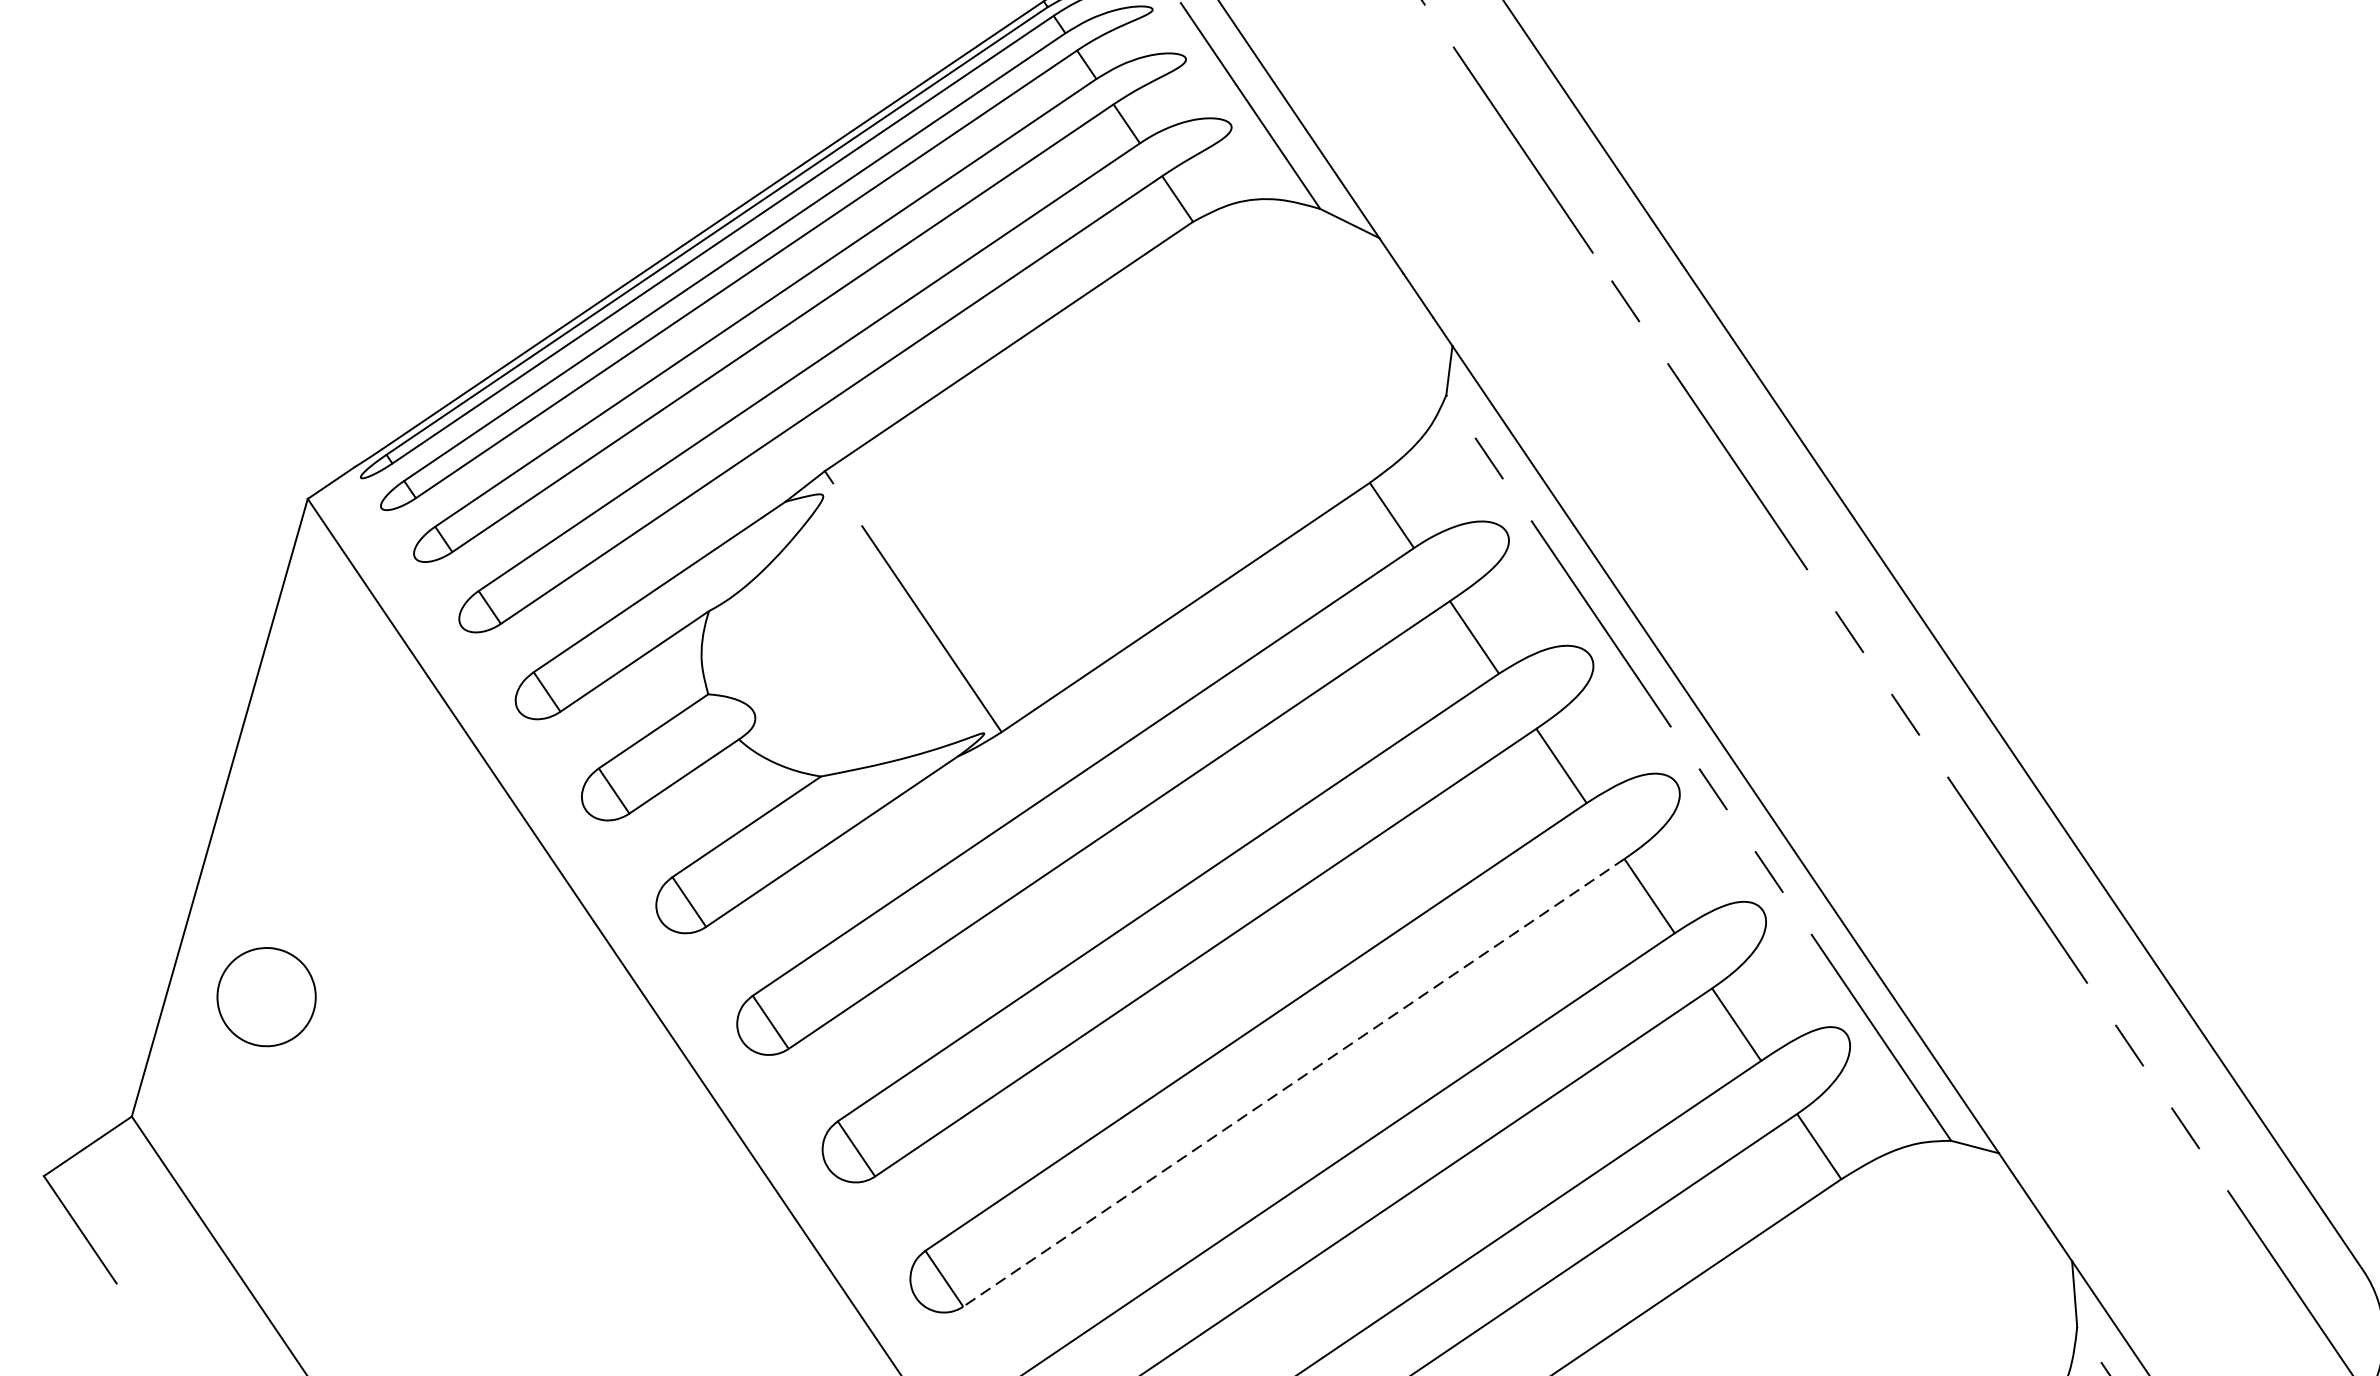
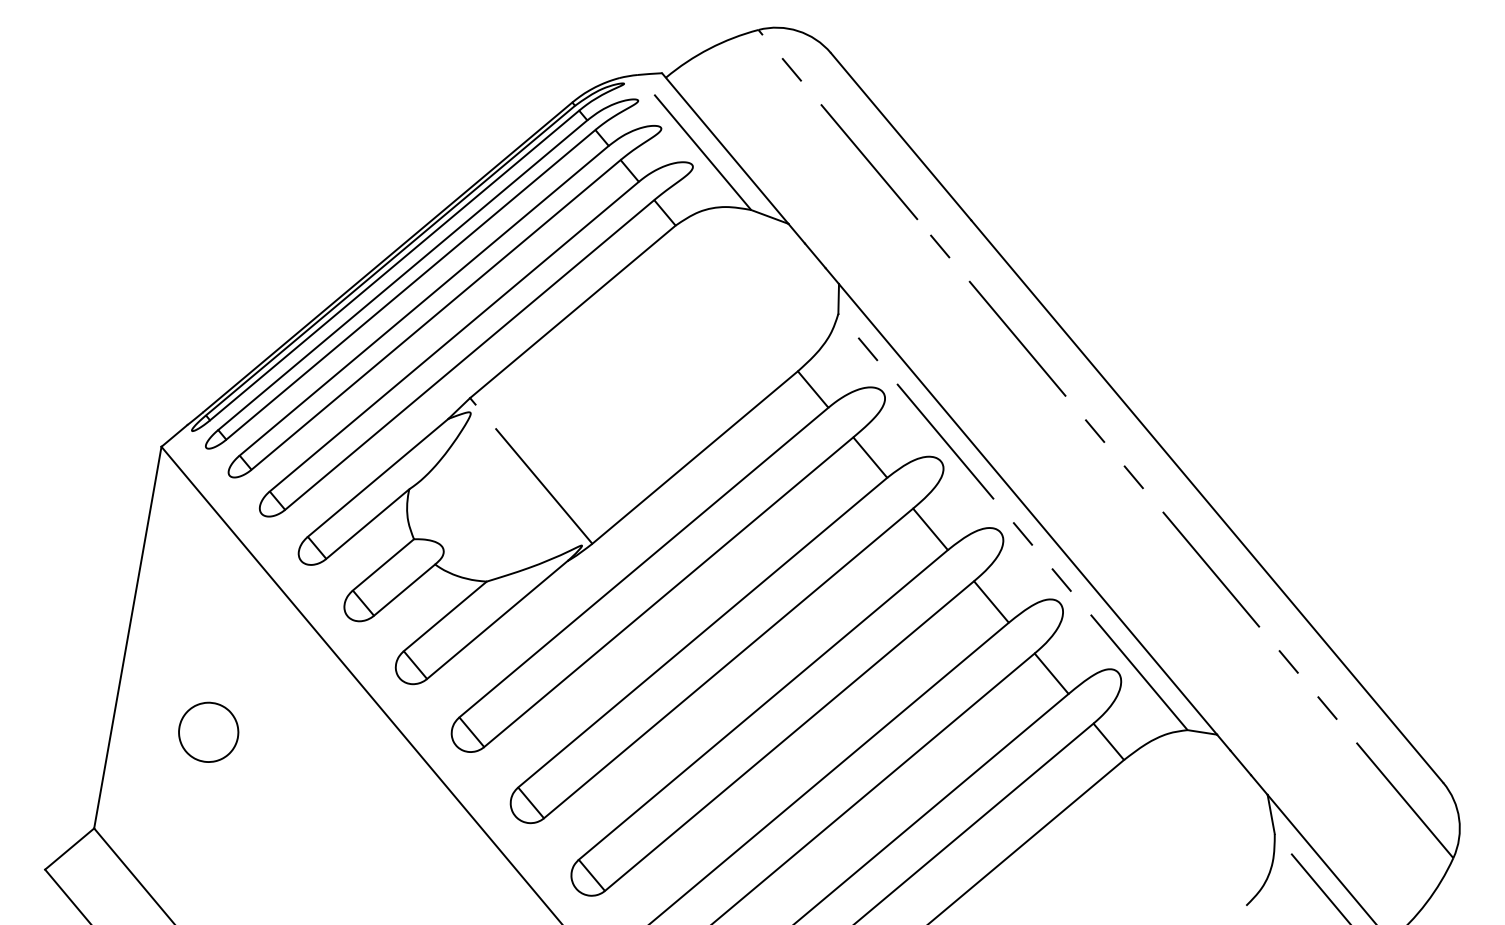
part: (266, 995) -> (208, 731), moved
line: (1293, 1083) -> (789, 736), dashed -> solid

